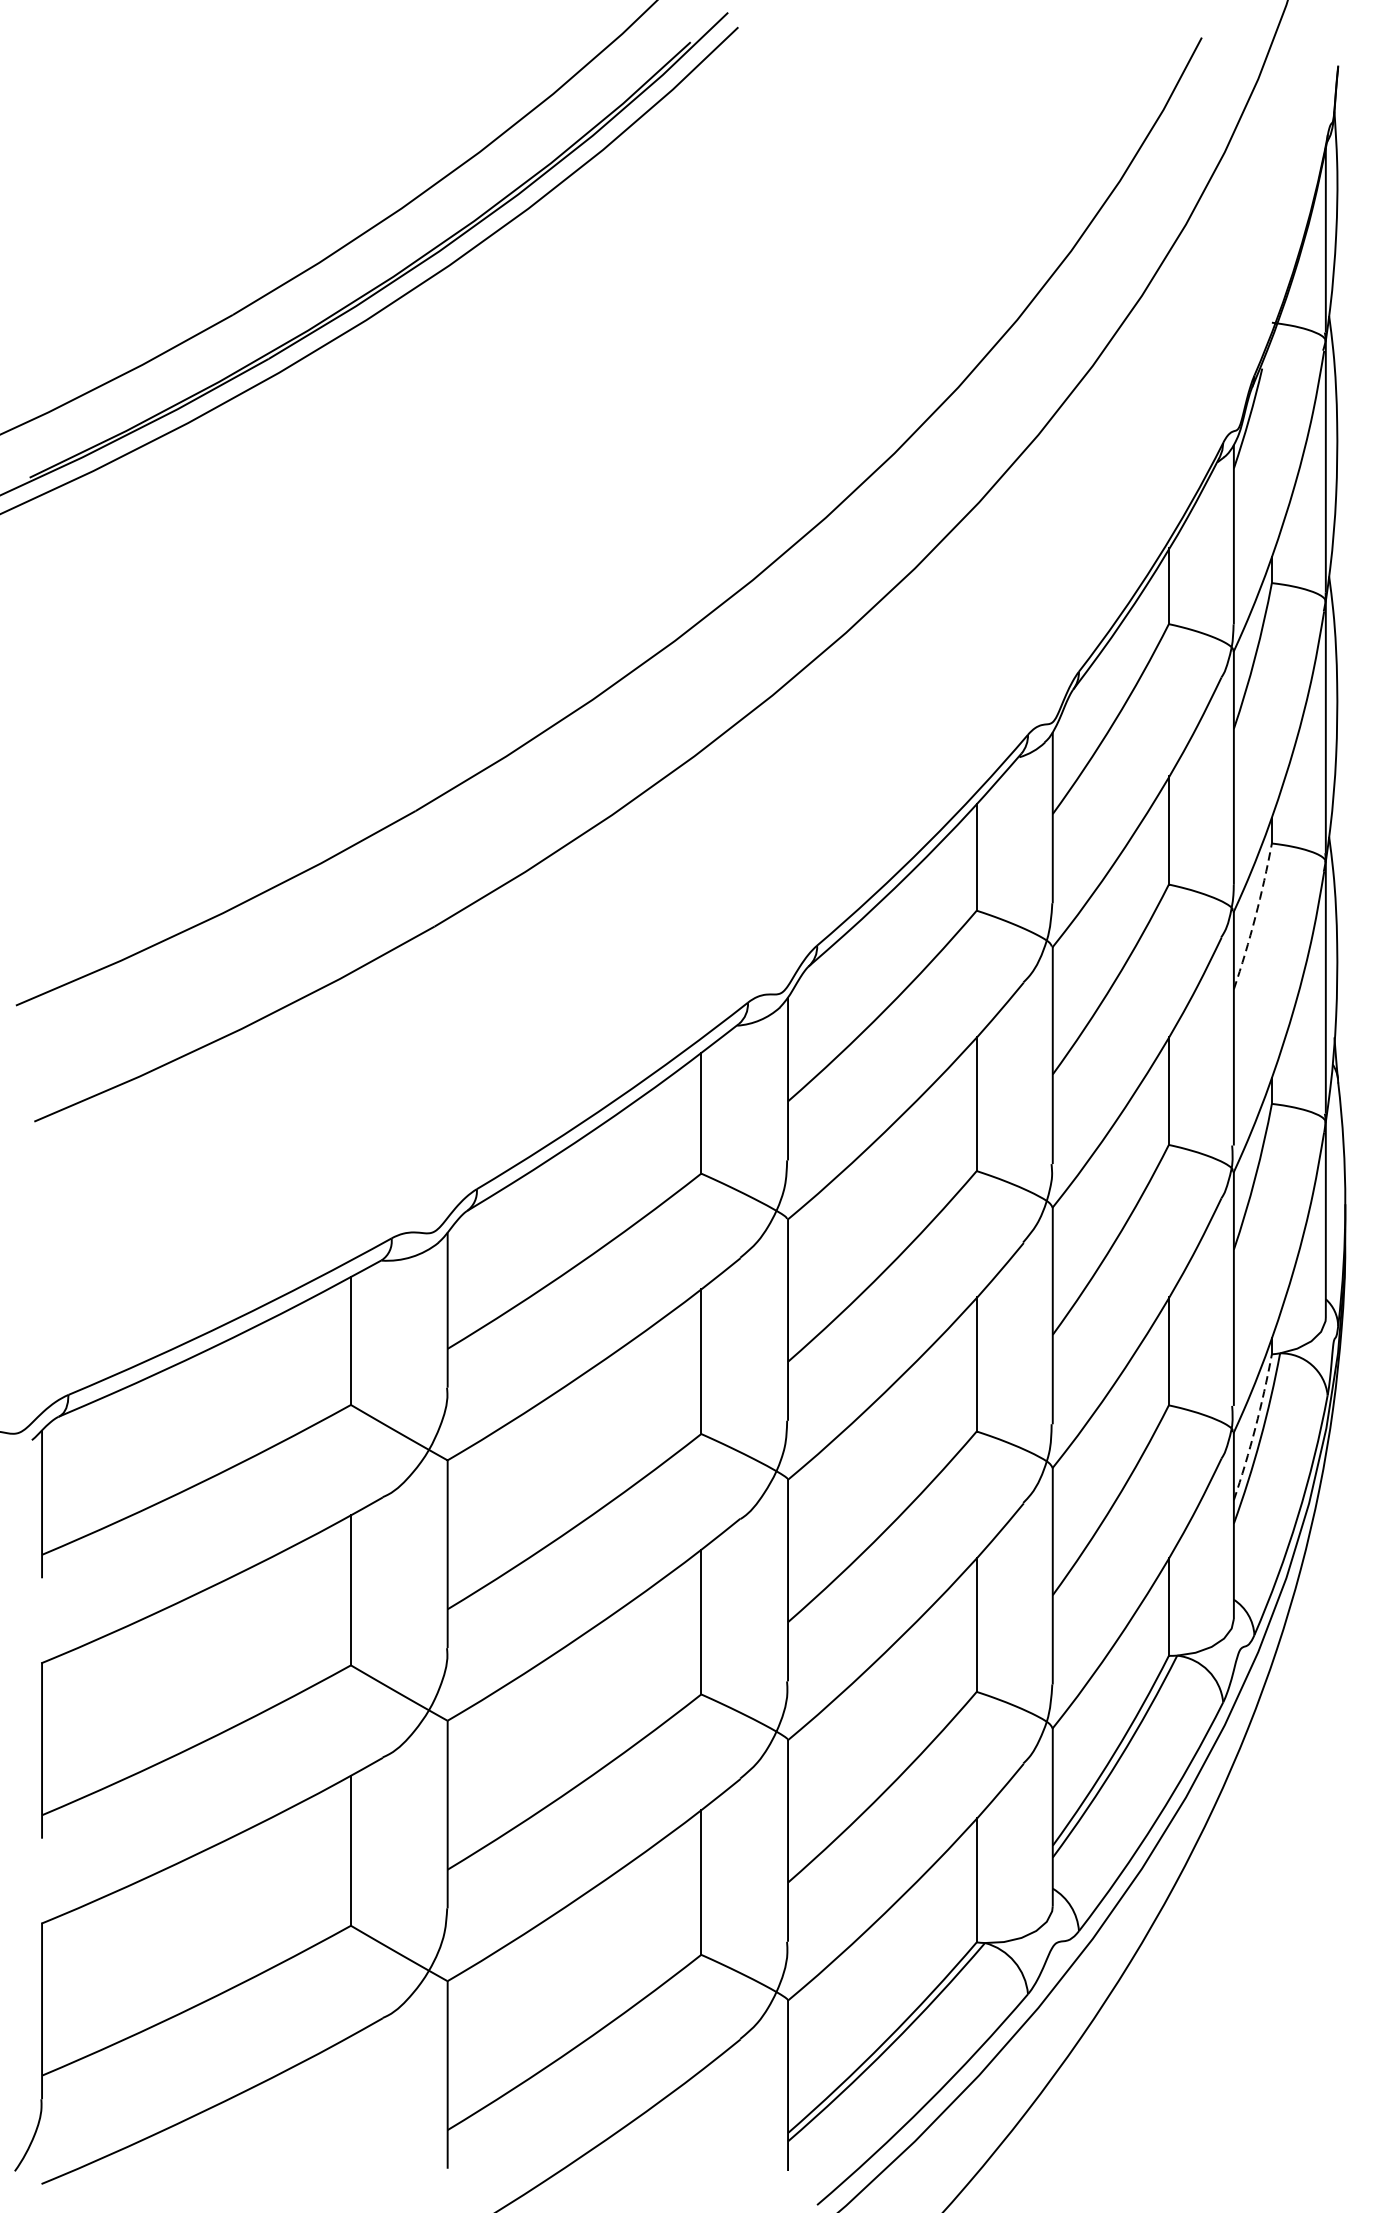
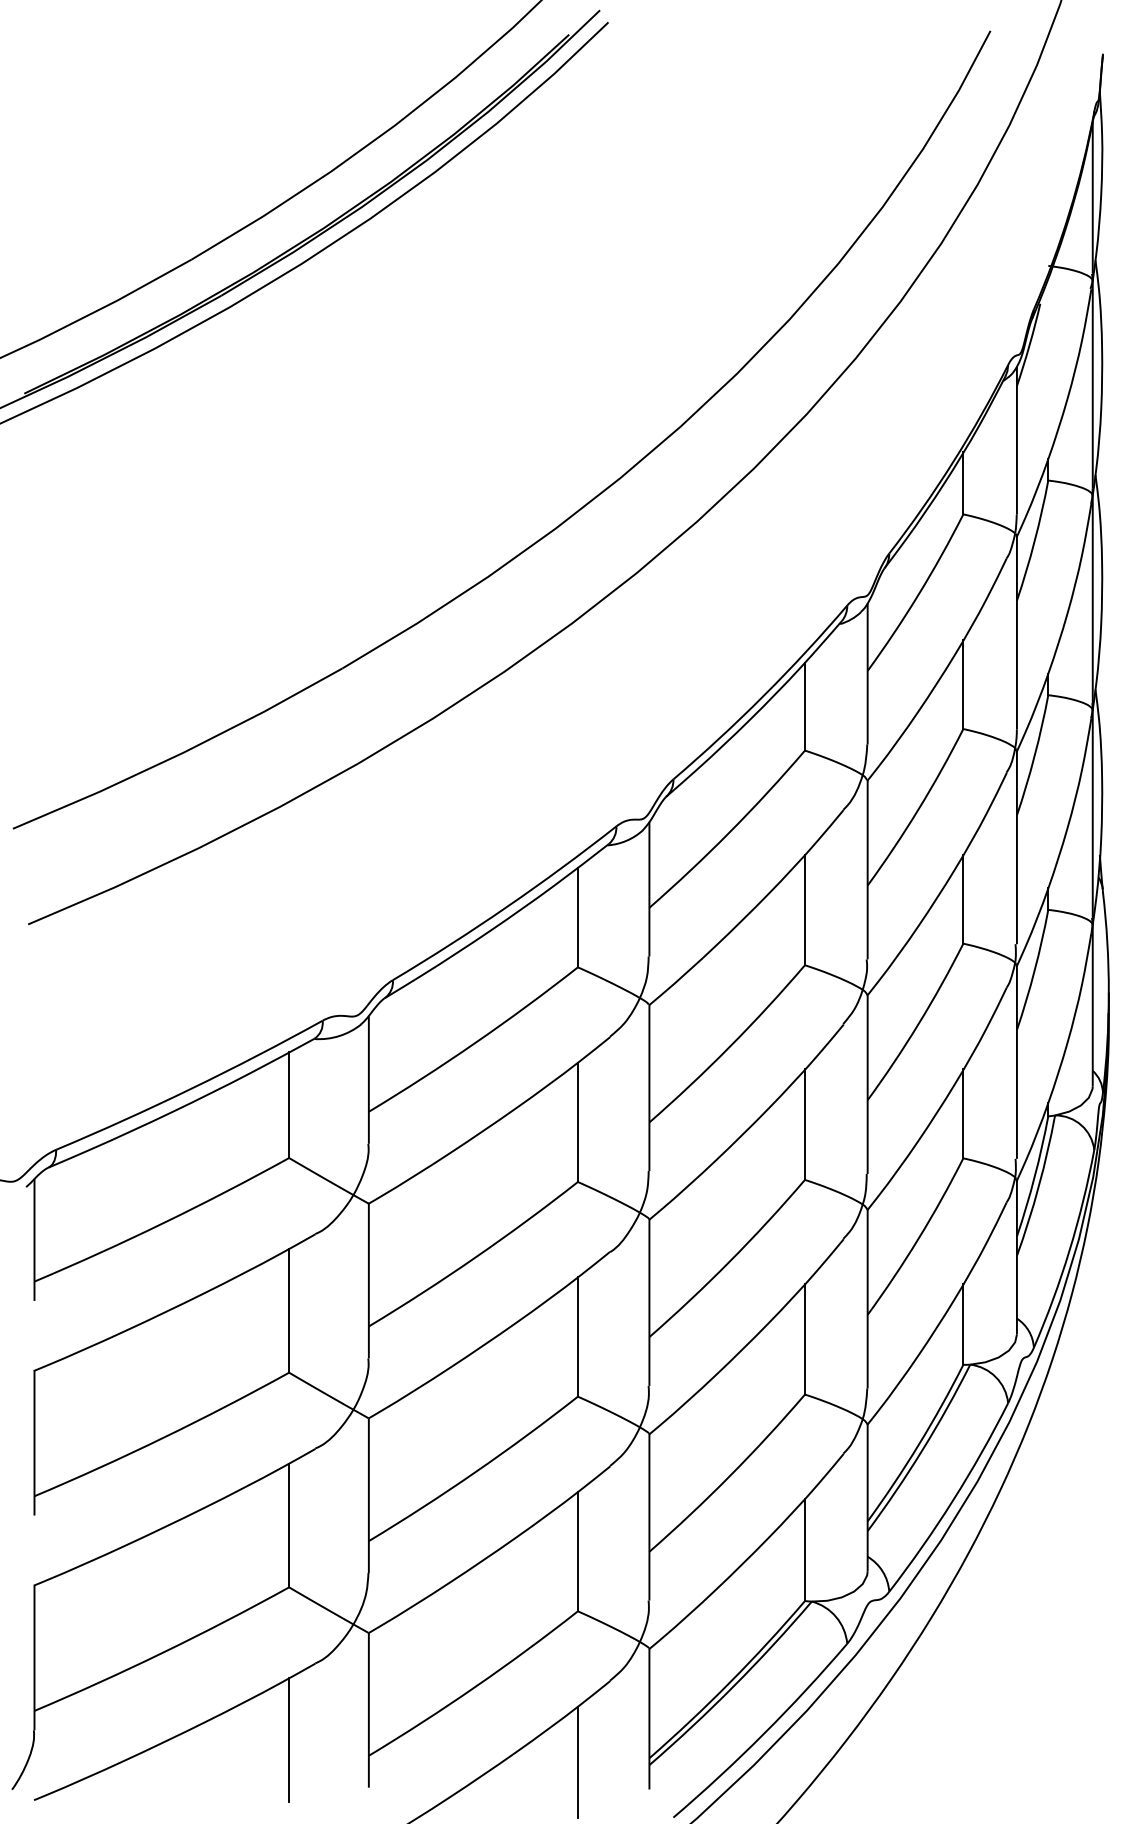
arc: (1255, 916) -> (1034, 755), dashed -> solid
arc: (1255, 1427) -> (1034, 1176), dashed -> solid
line: (351, 2111) -> (289, 1740), added
line: (700, 2137) -> (577, 1761), added

